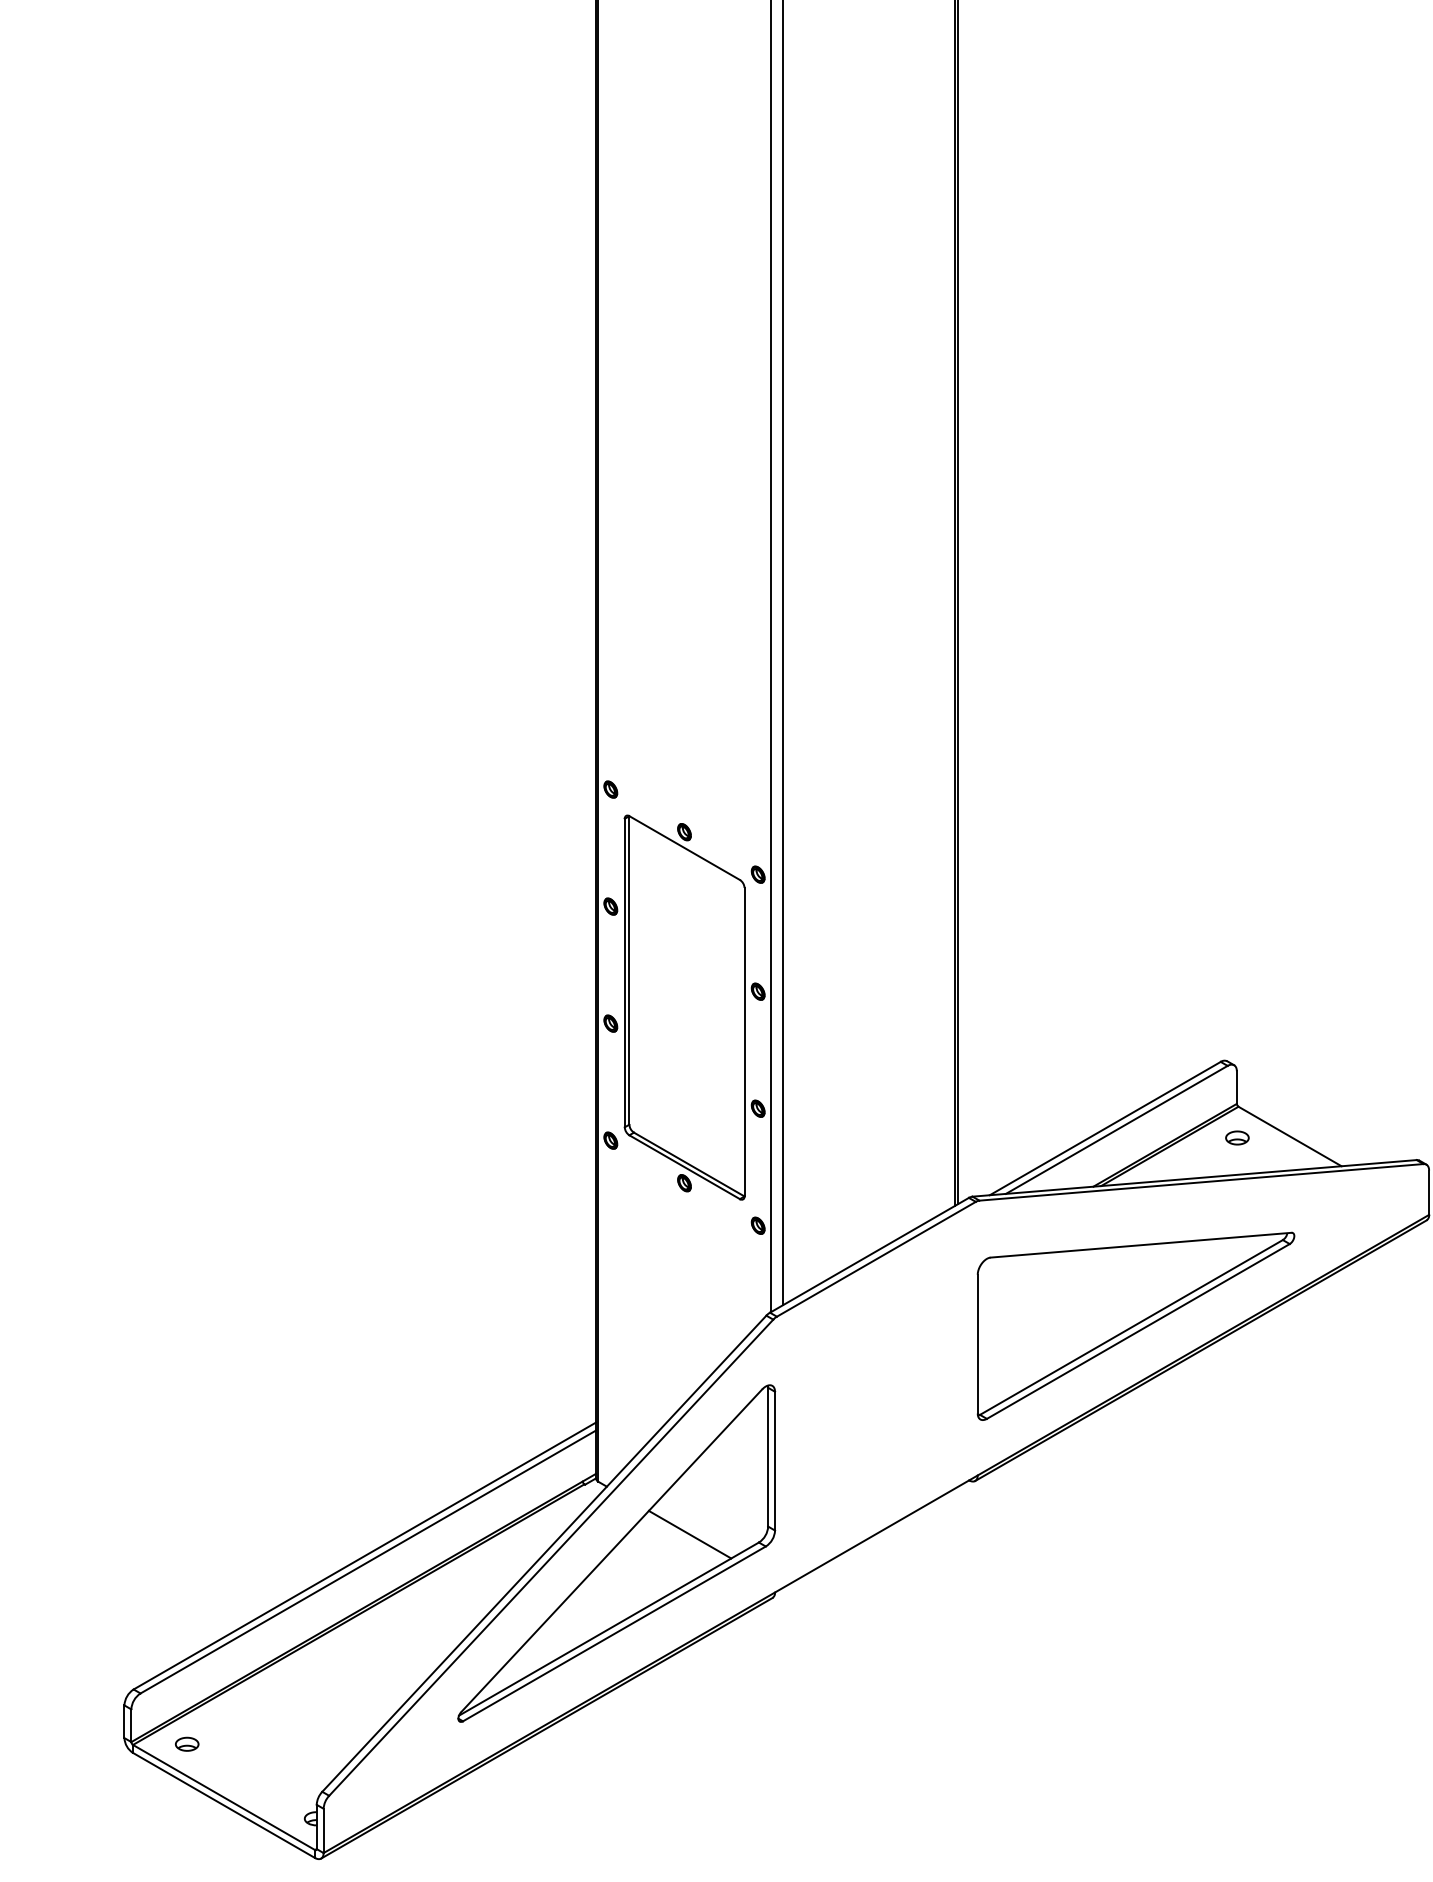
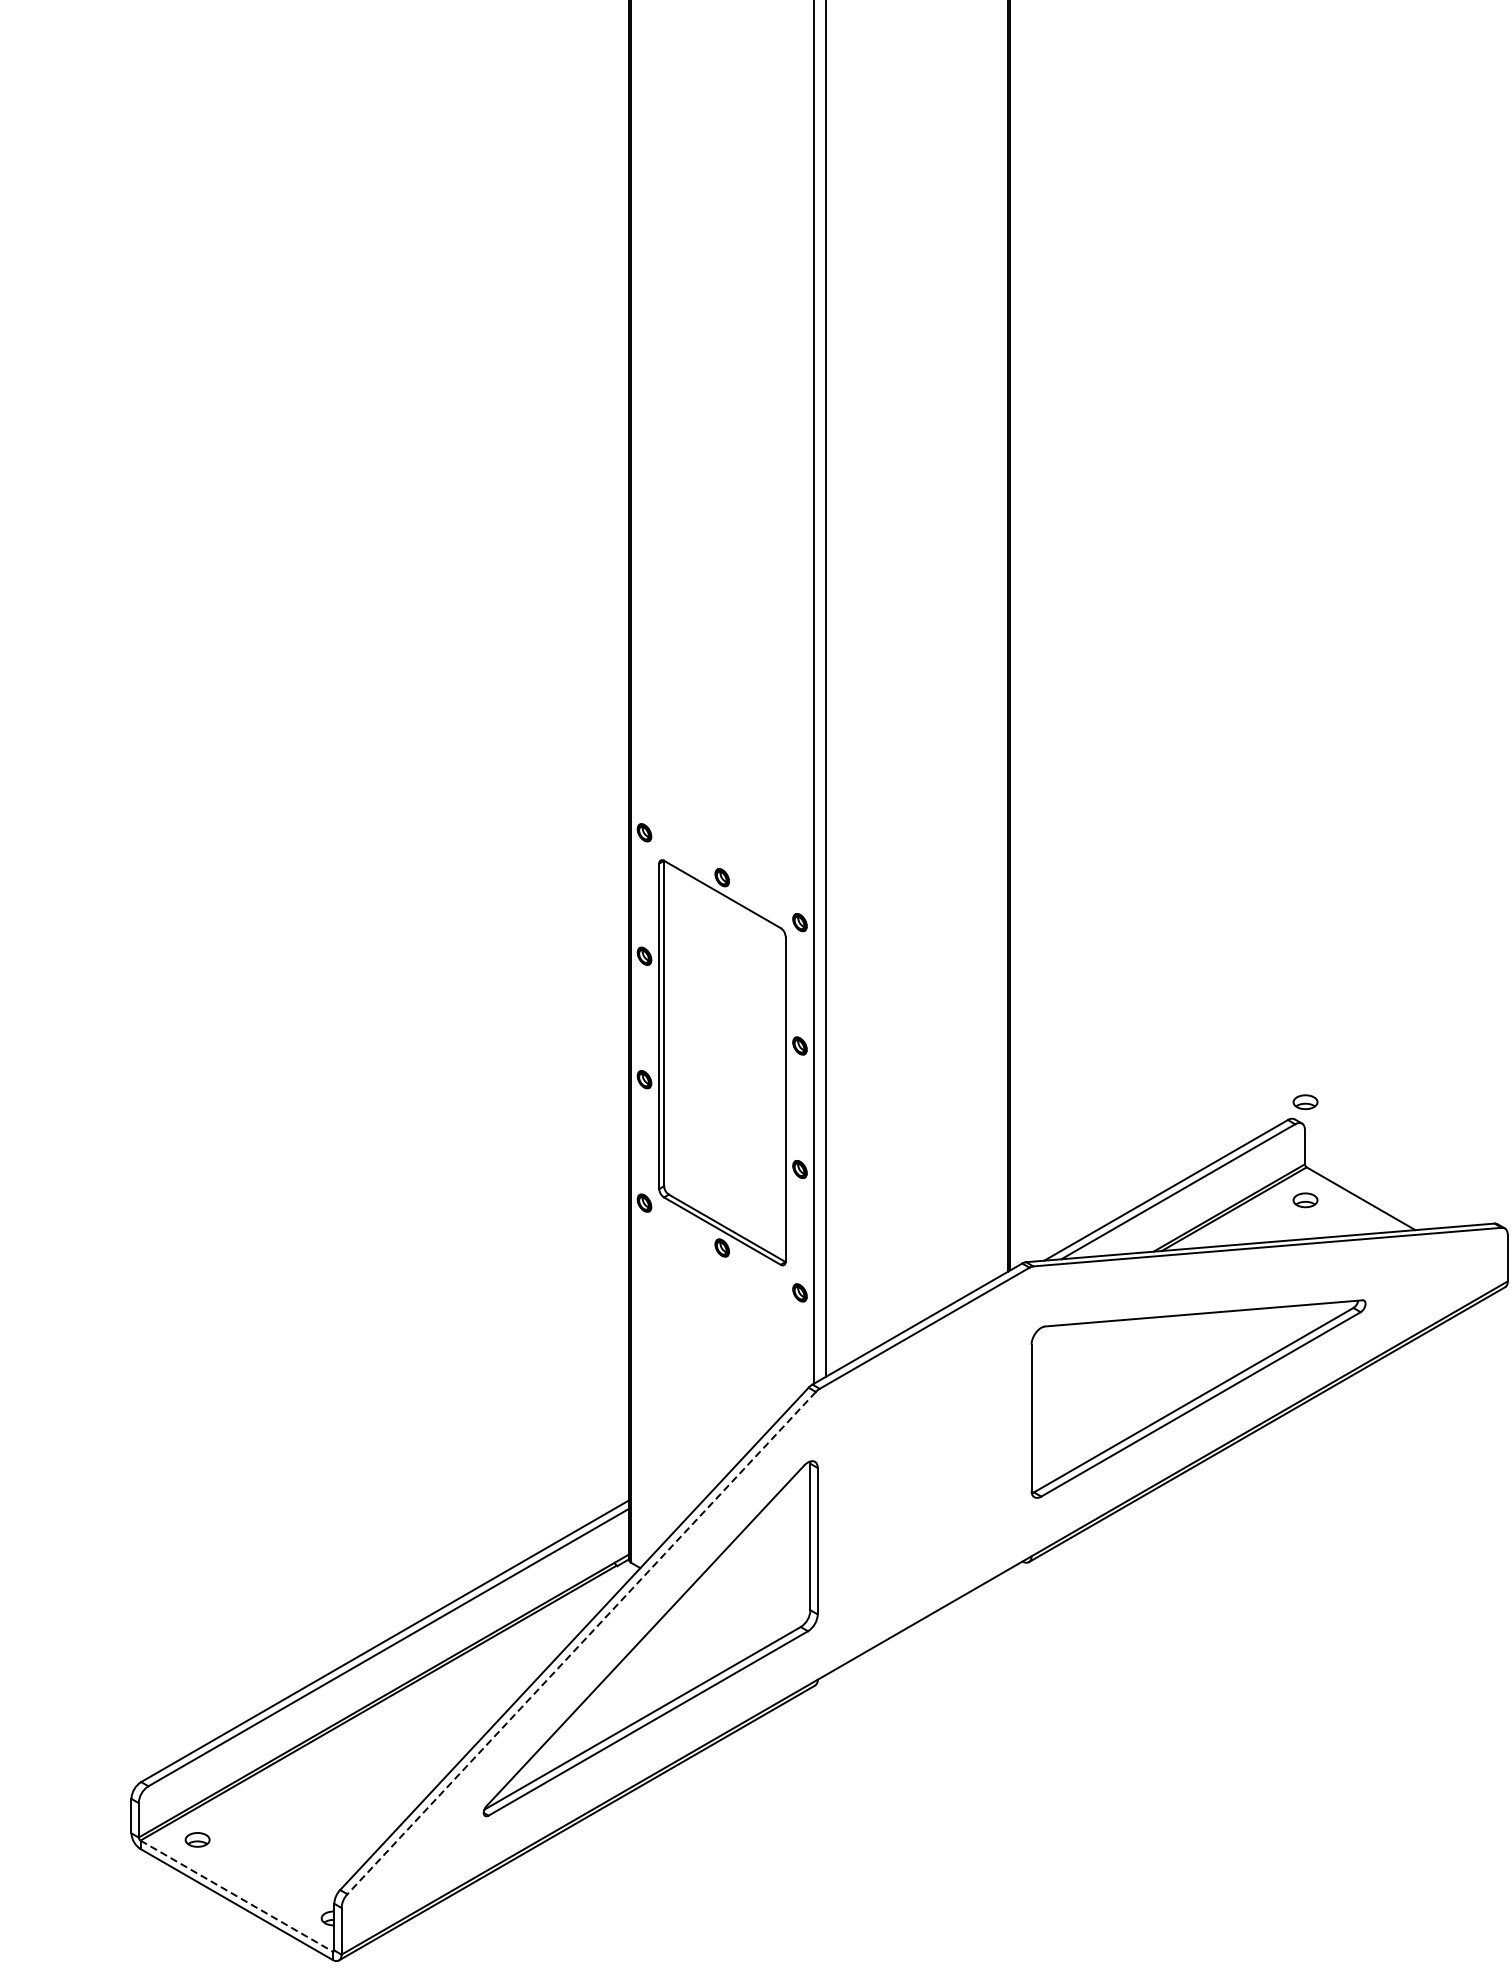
part: (1237, 1044) -> (1305, 1101), added
line: (689, 1534) -> (727, 1618), removed
line: (551, 1557) -> (581, 1642), solid -> dashed
line: (224, 1797) -> (236, 1896), solid -> dashed

